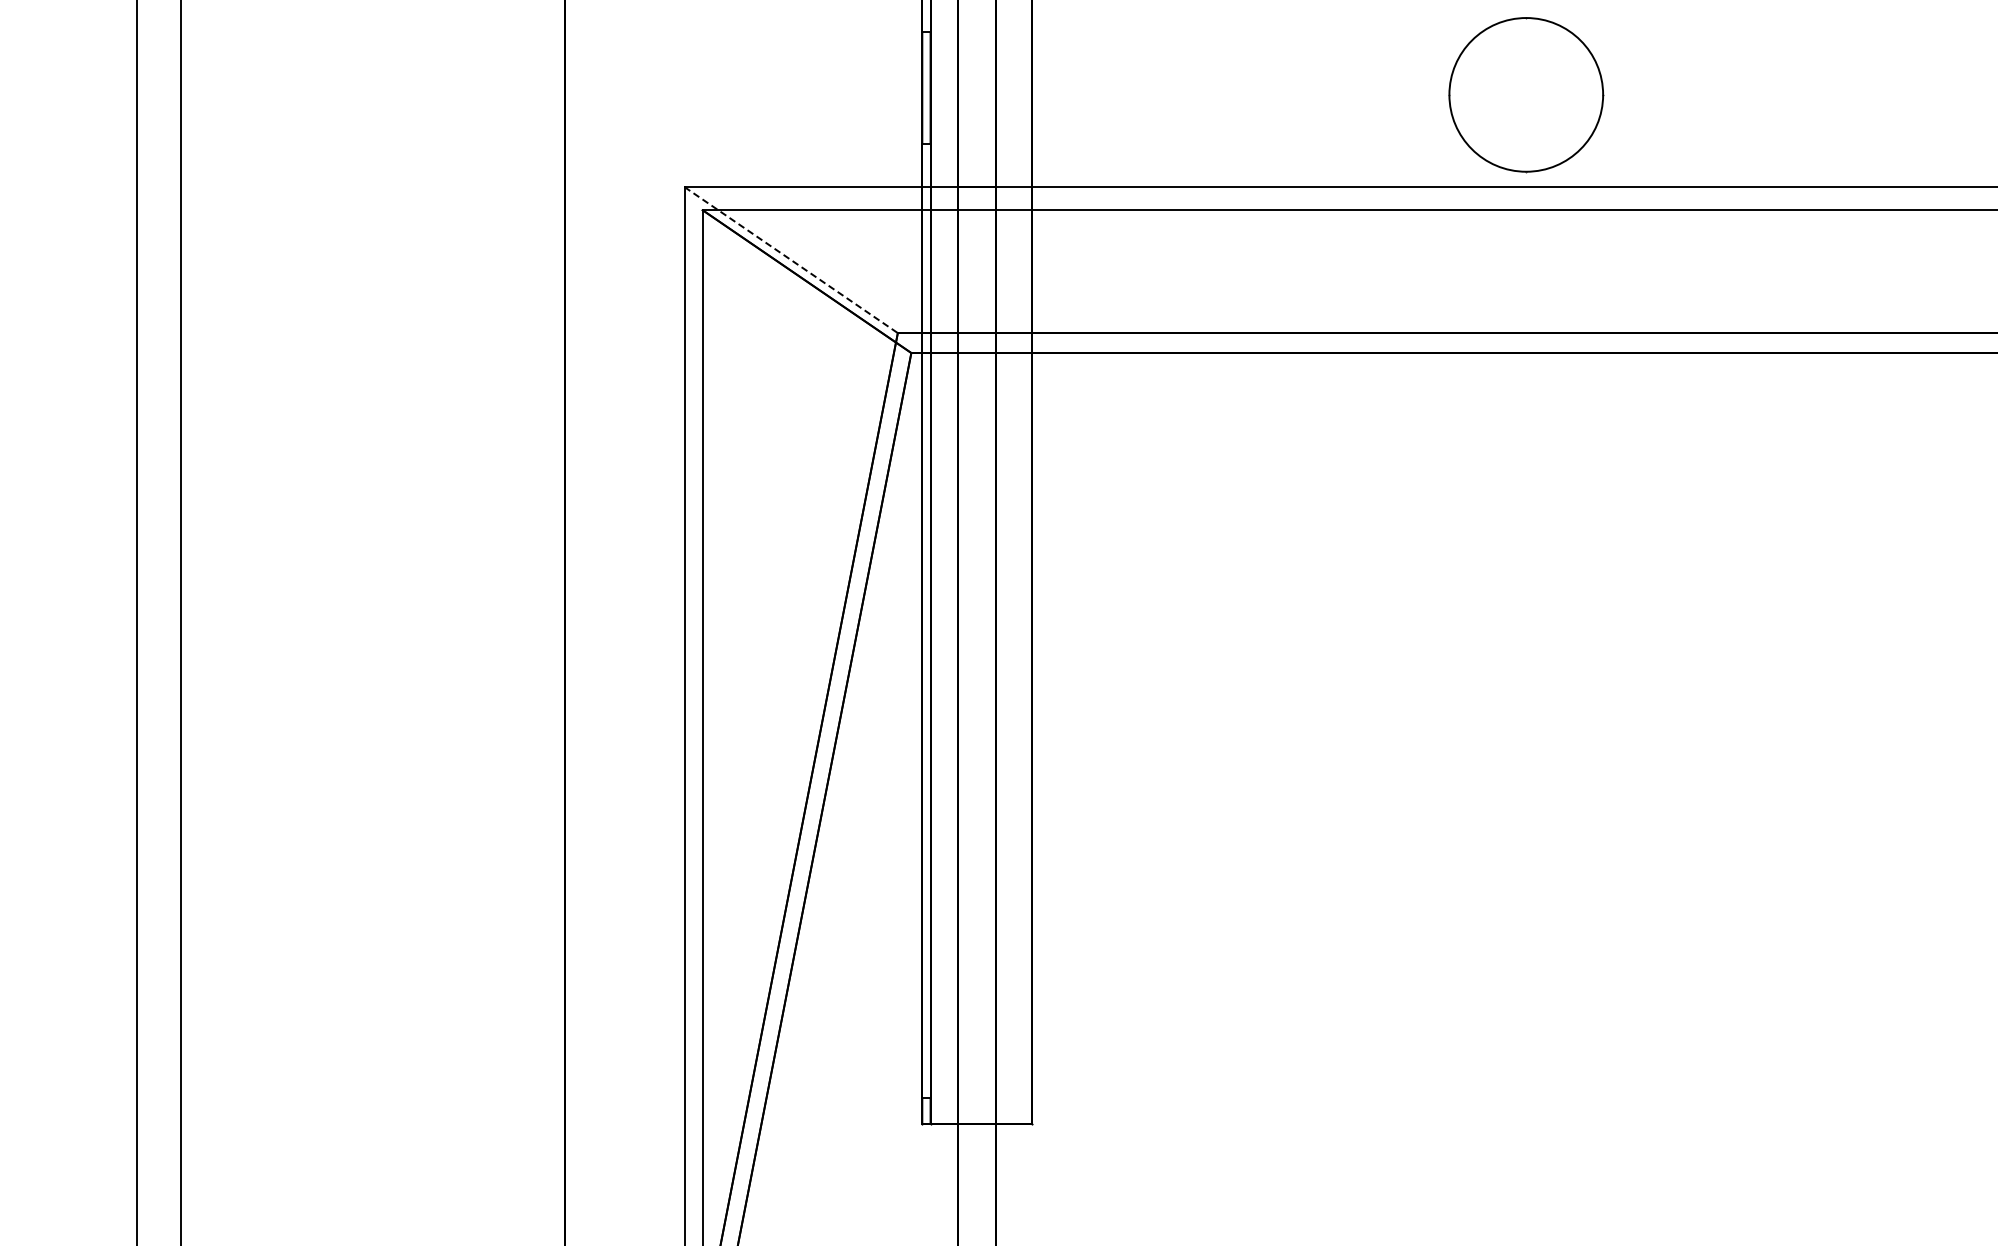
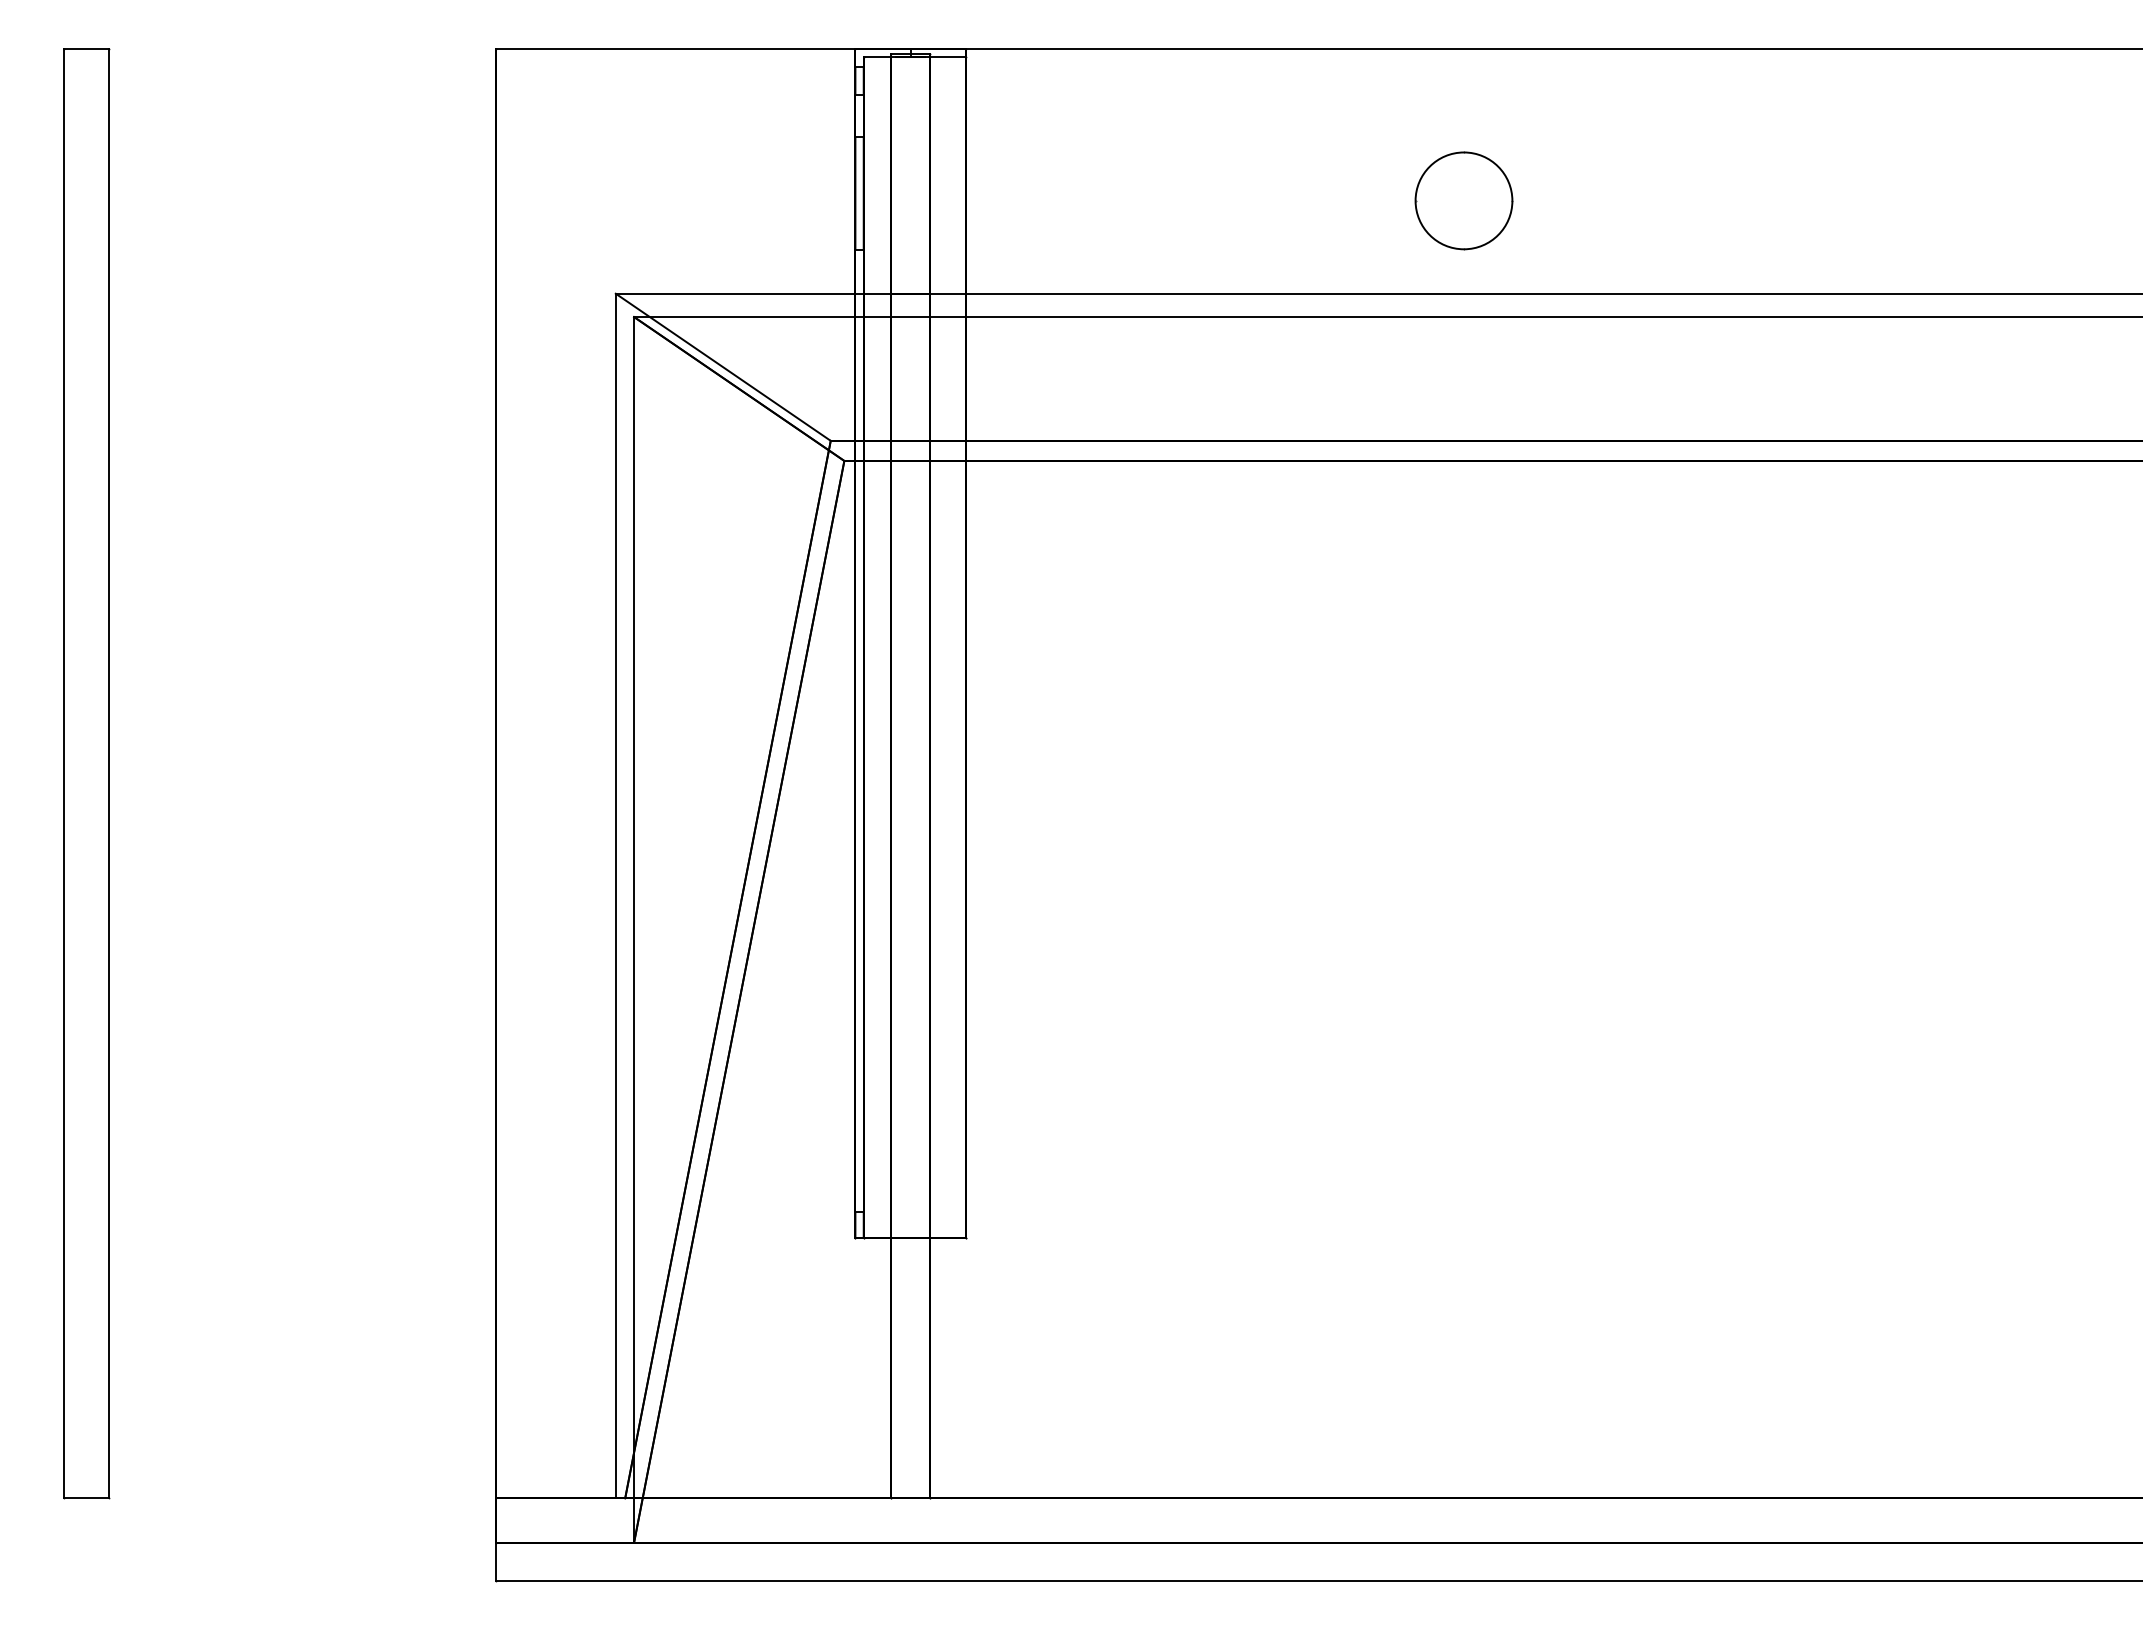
part: (1525, 94) -> (1463, 200), size x0.62
line: (791, 260) -> (723, 367), dashed -> solid

